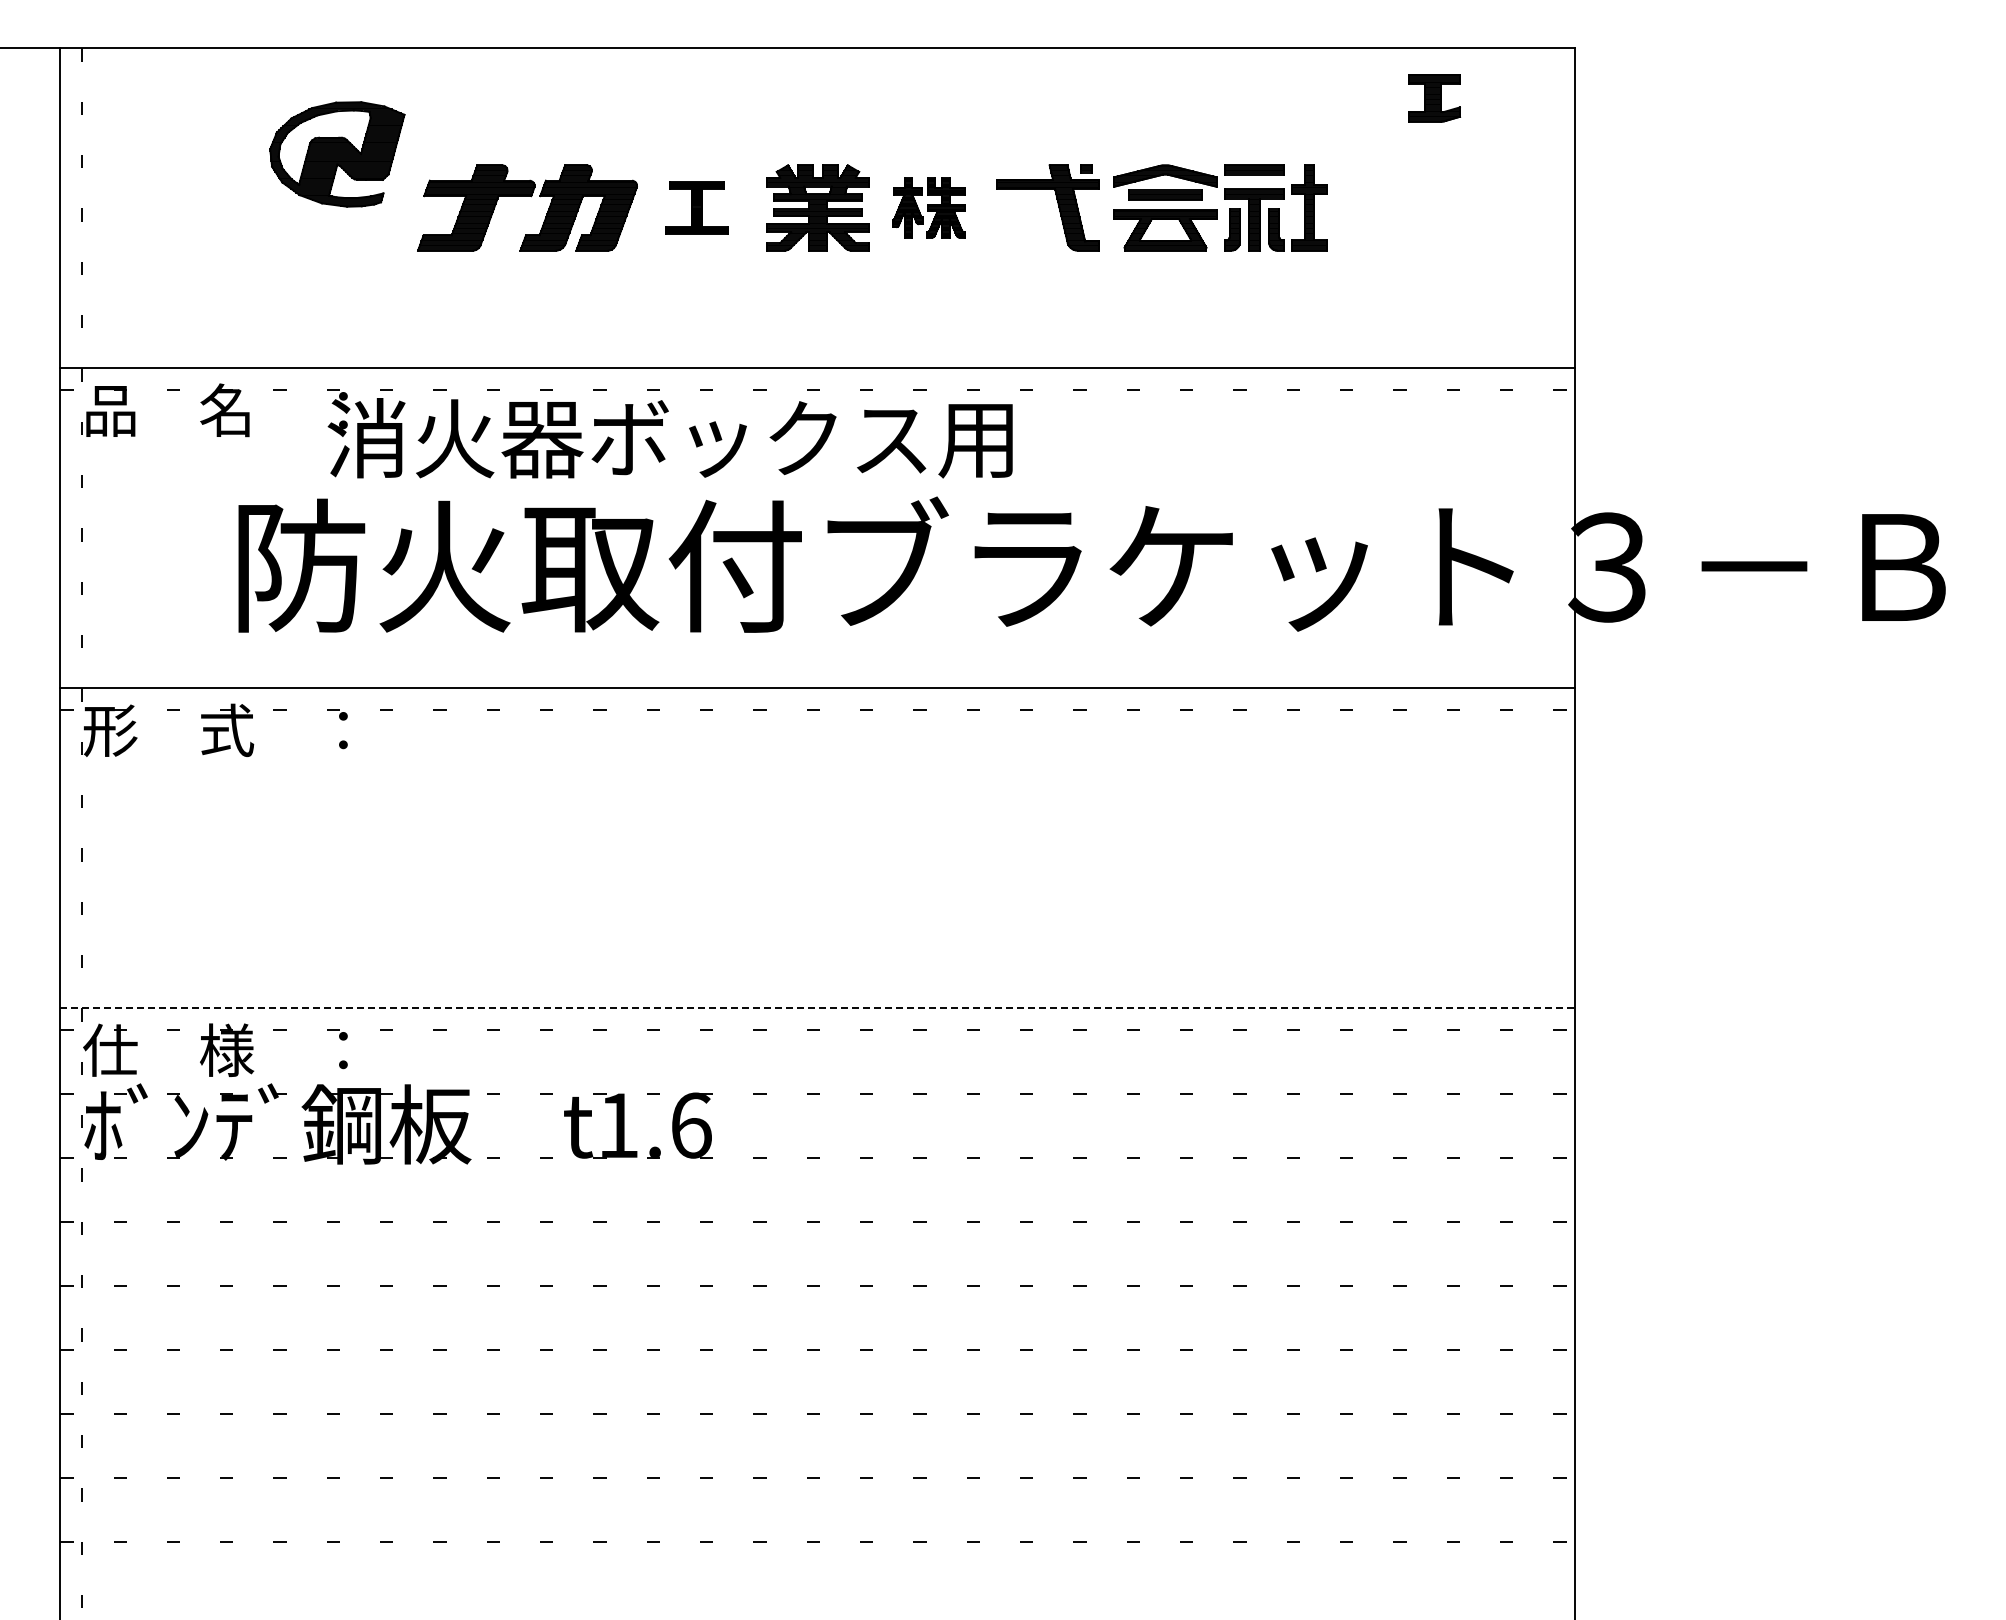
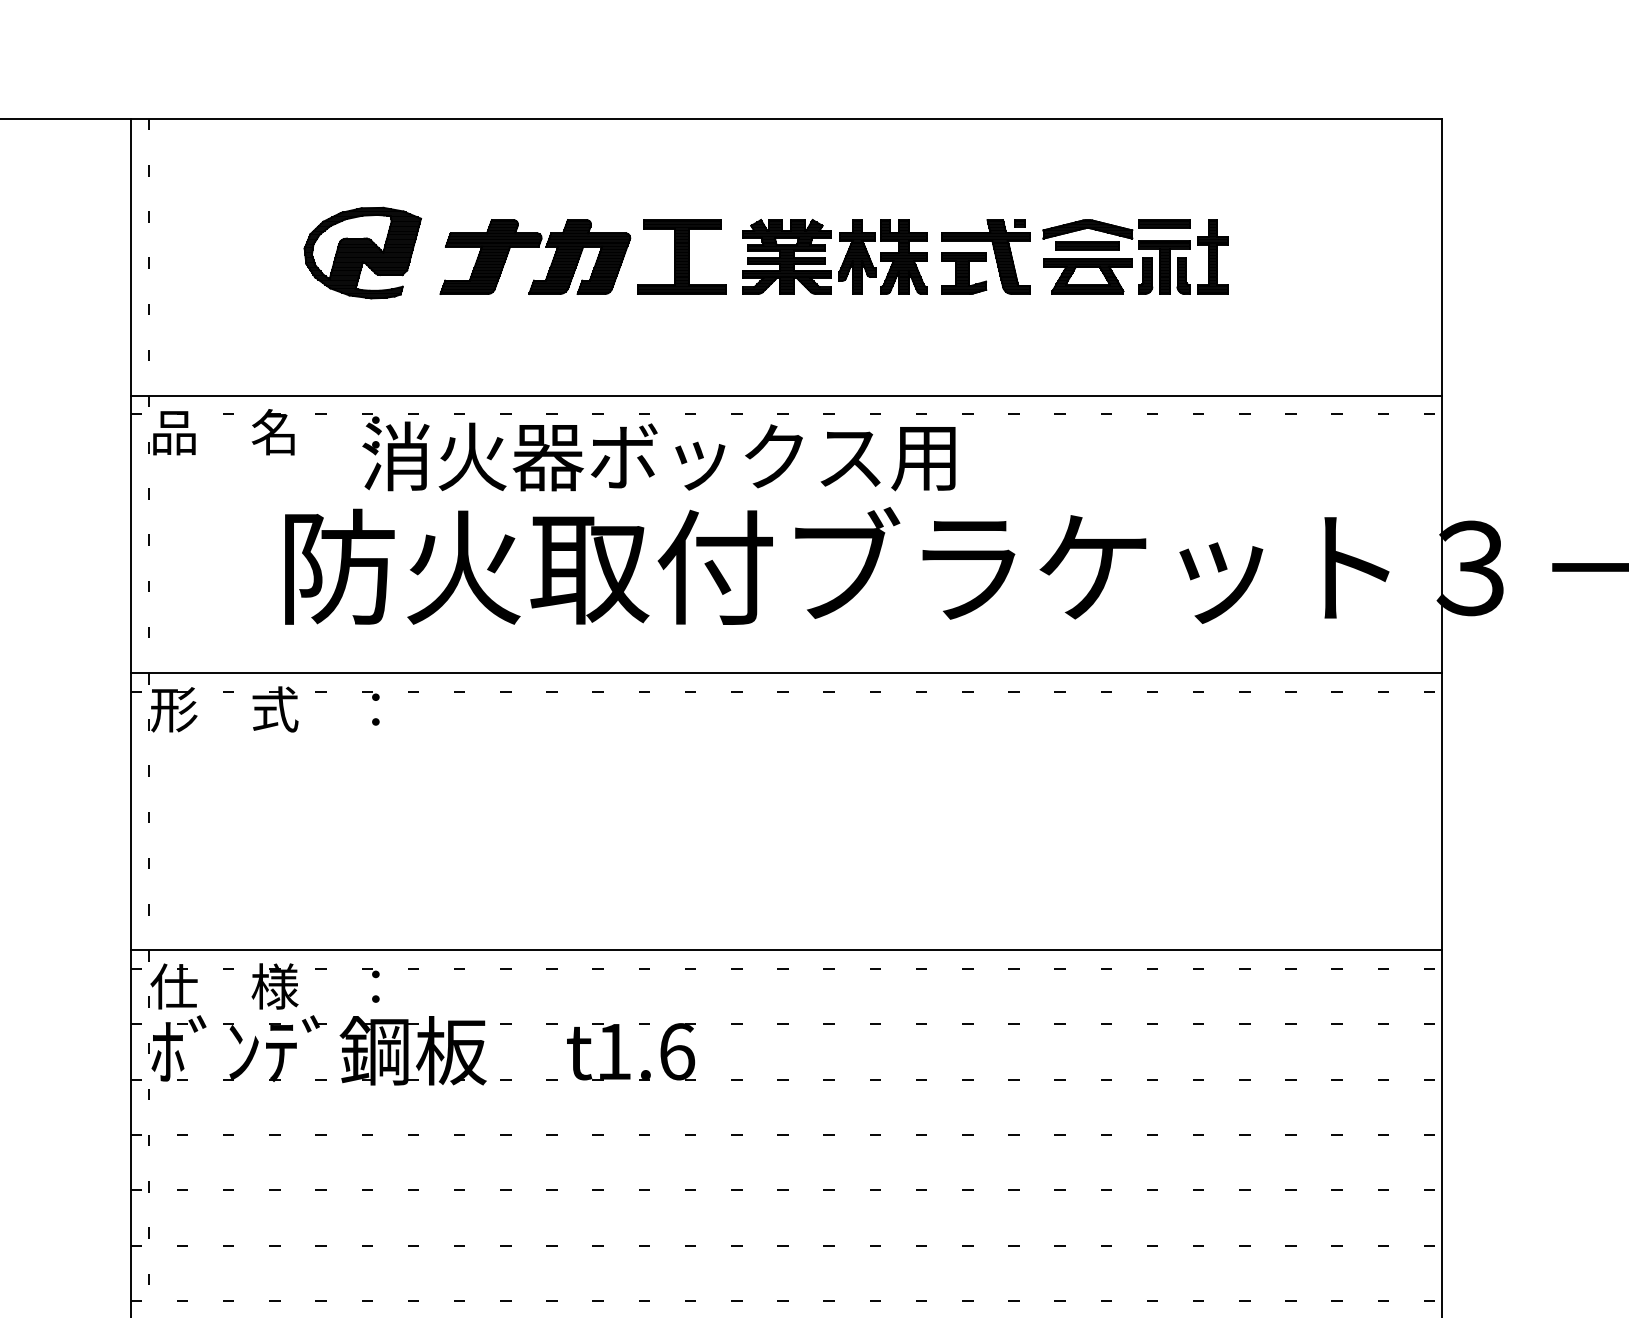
part: (1434, 98) -> (964, 273), moved
part: (337, 154) -> (362, 253), moved
part: (696, 207) -> (681, 256), size x1.67
part: (928, 207) -> (882, 256), size x1.43
line: (817, 1008) -> (786, 950), dashed -> solid

